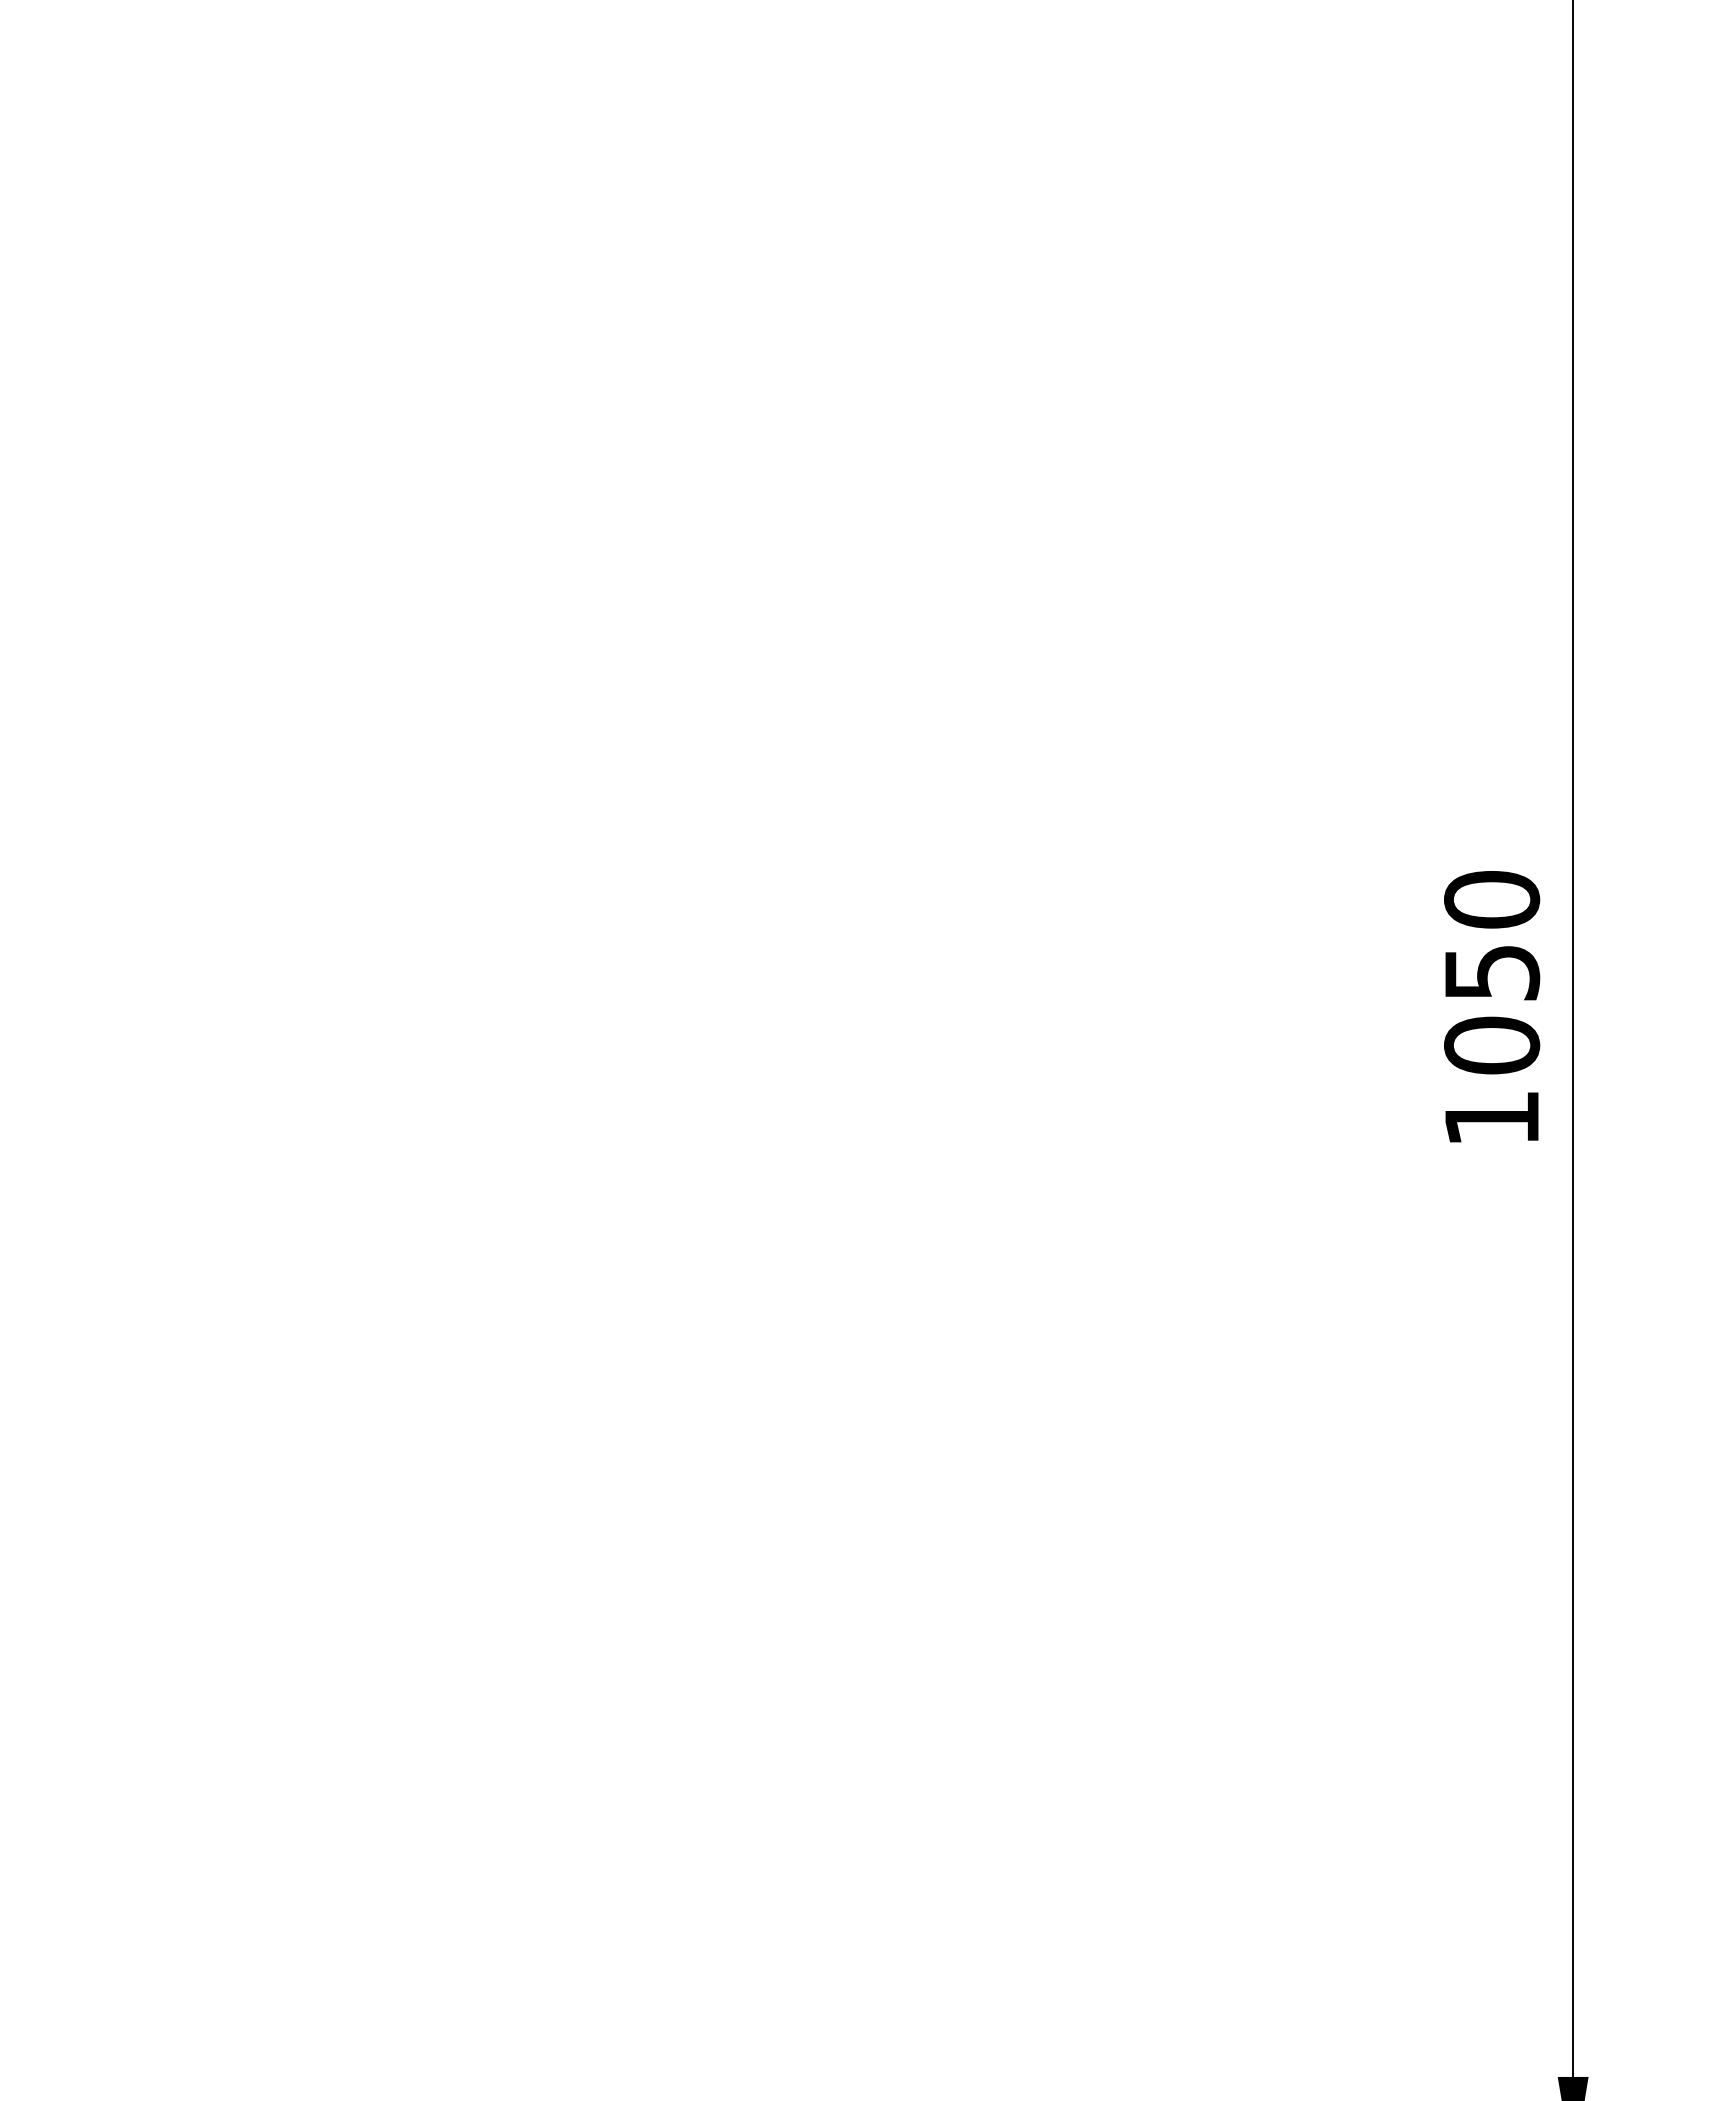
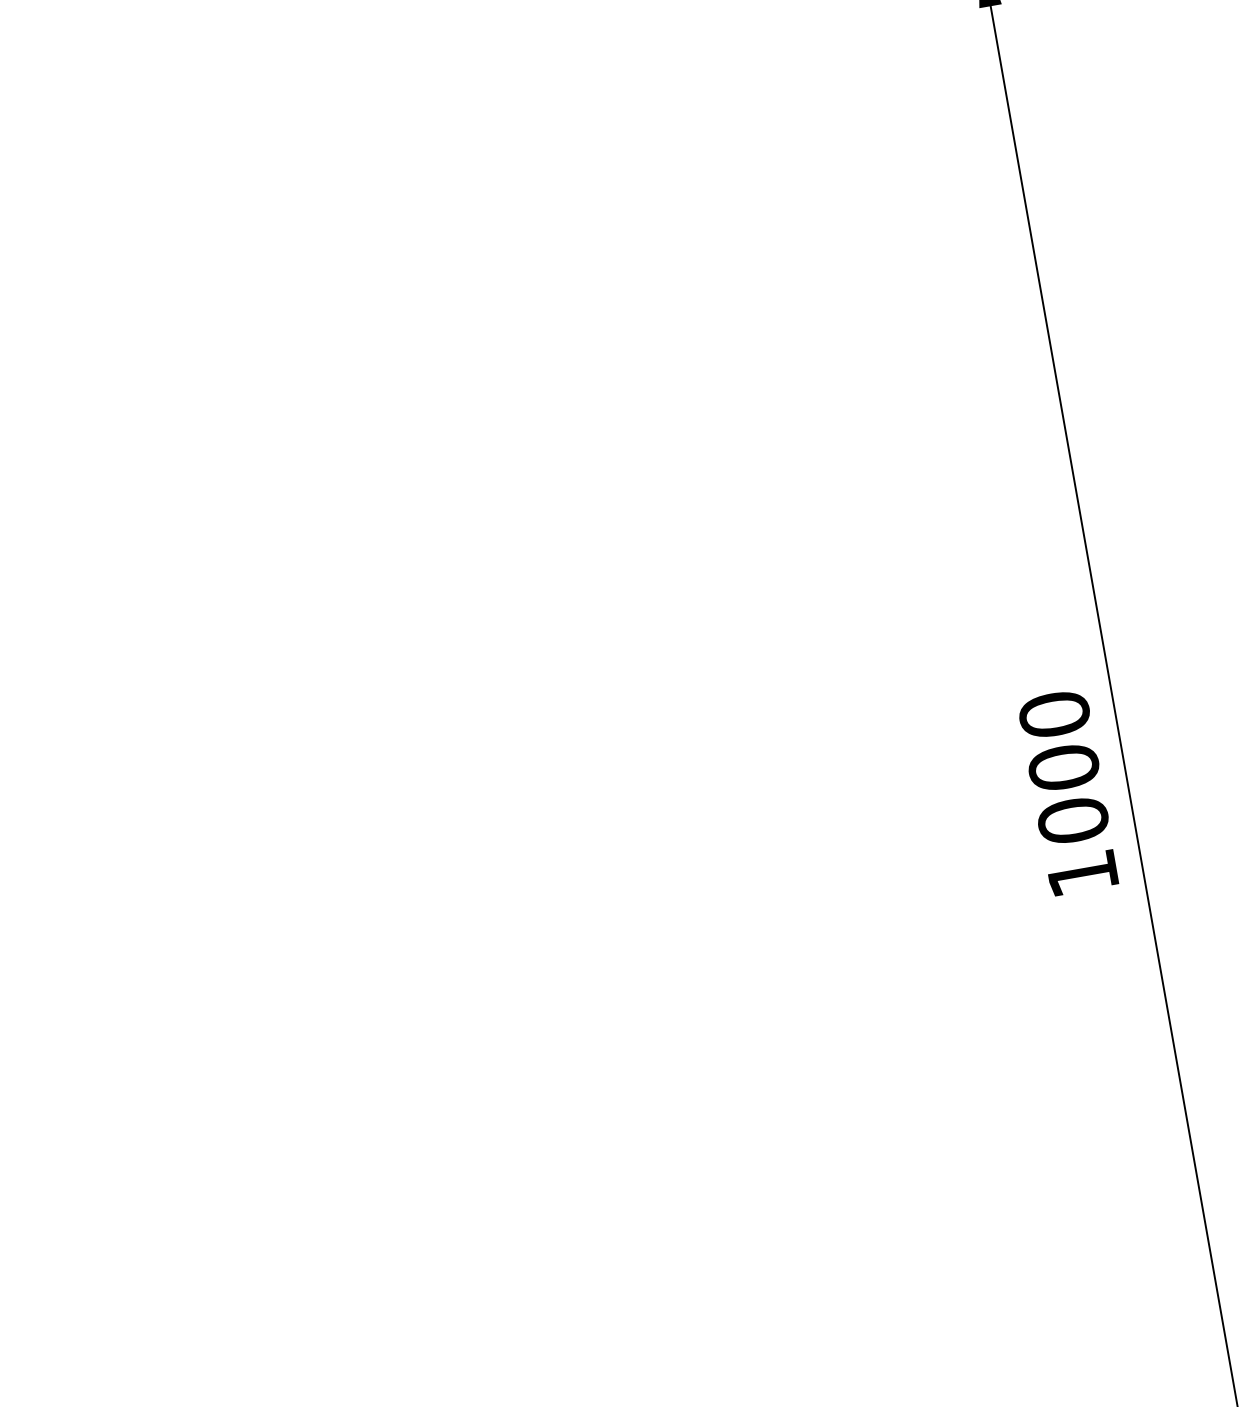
text: (1492, 972) -> (1064, 767), 1050 -> 1000

